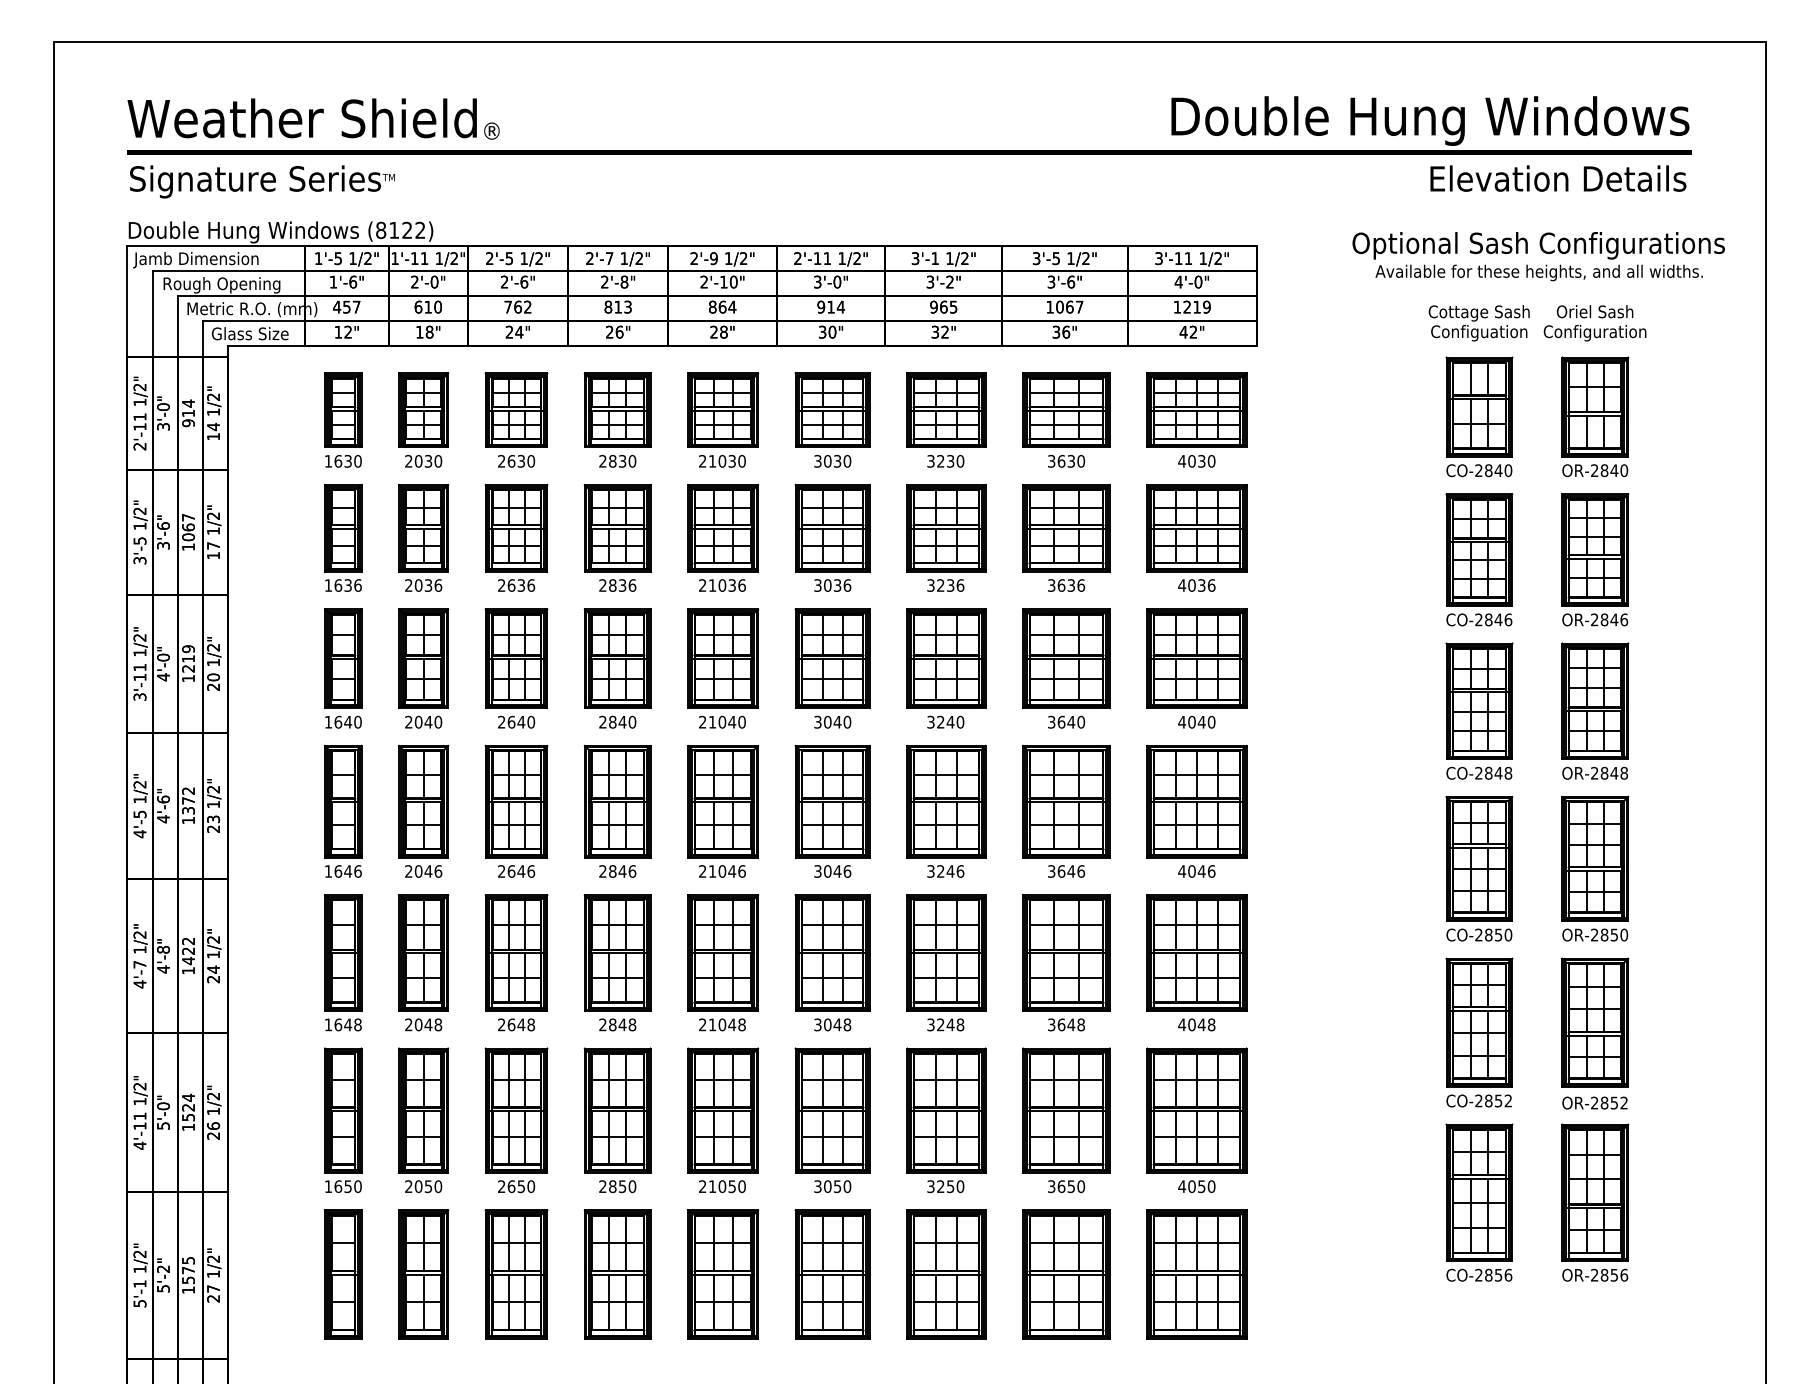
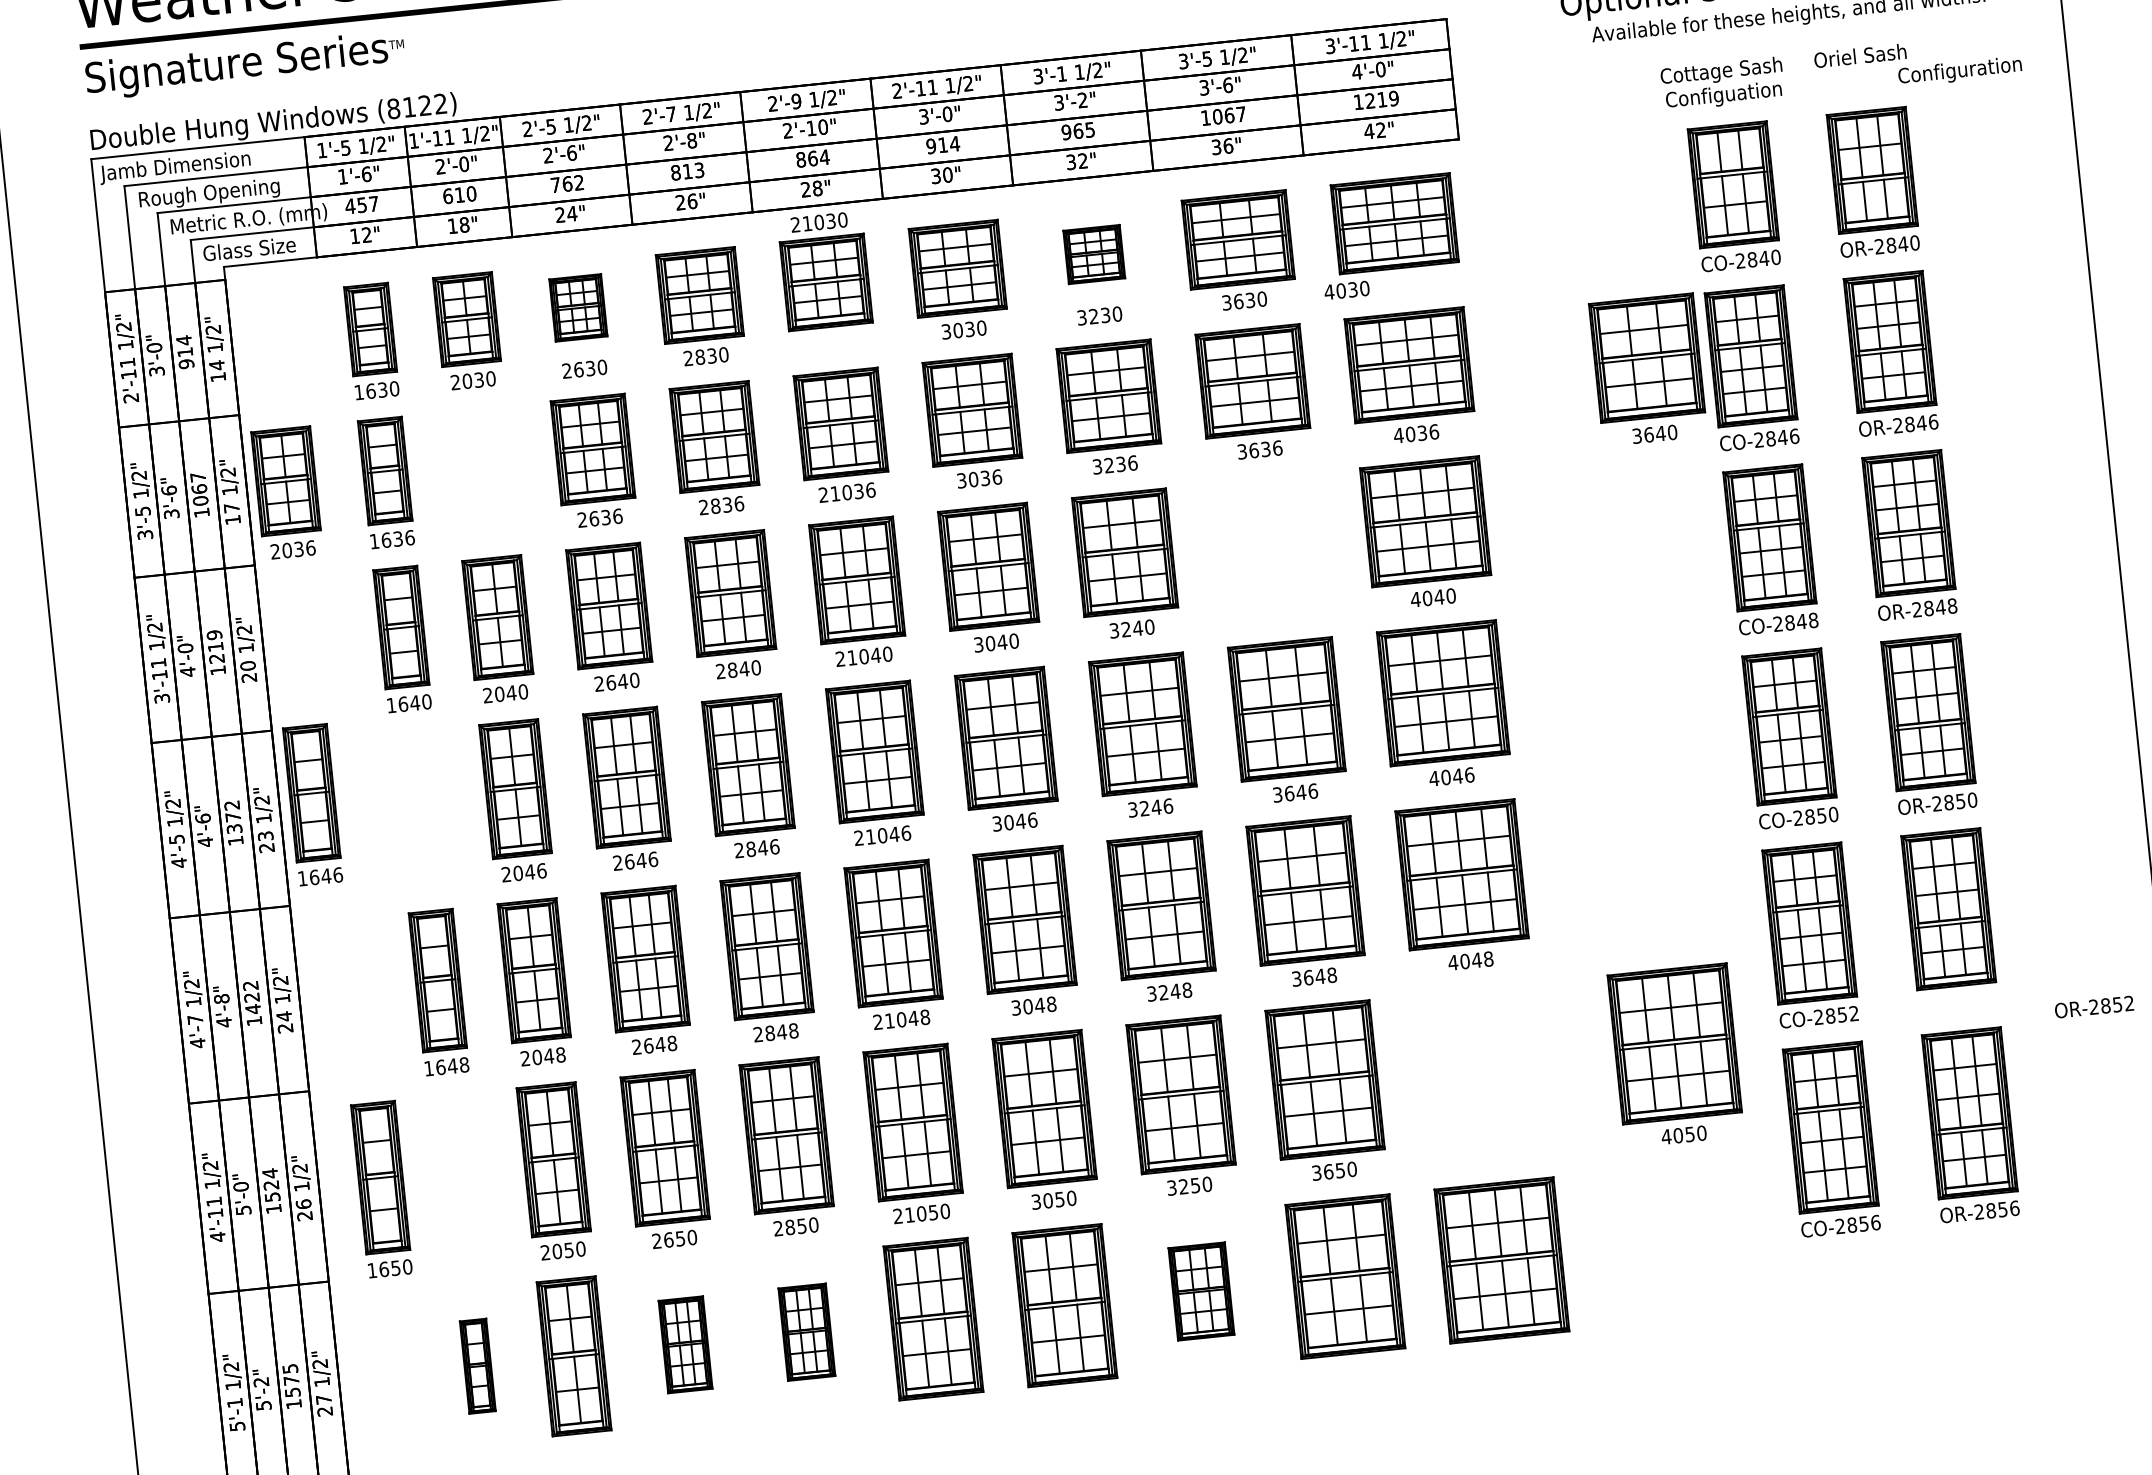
text: (1594, 333) -> (1959, 72), moved
part: (516, 409) -> (578, 306), size x0.7
part: (946, 409) -> (1094, 253), size x0.6
text: (722, 461) -> (819, 222), moved
text: (1196, 461) -> (1346, 290), moved
part: (423, 537) -> (287, 492), moved
part: (1066, 668) -> (1648, 369), moved
part: (343, 810) -> (313, 803), moved
text: (1594, 1102) -> (2093, 1006), moved
part: (343, 1120) -> (382, 1189), moved
part: (1196, 1120) -> (1675, 1055), moved
part: (343, 1274) -> (477, 1366), size x0.6
part: (516, 1274) -> (685, 1344), size x0.6
part: (617, 1274) -> (806, 1332), size x0.6
part: (946, 1274) -> (1201, 1291), size x0.6

